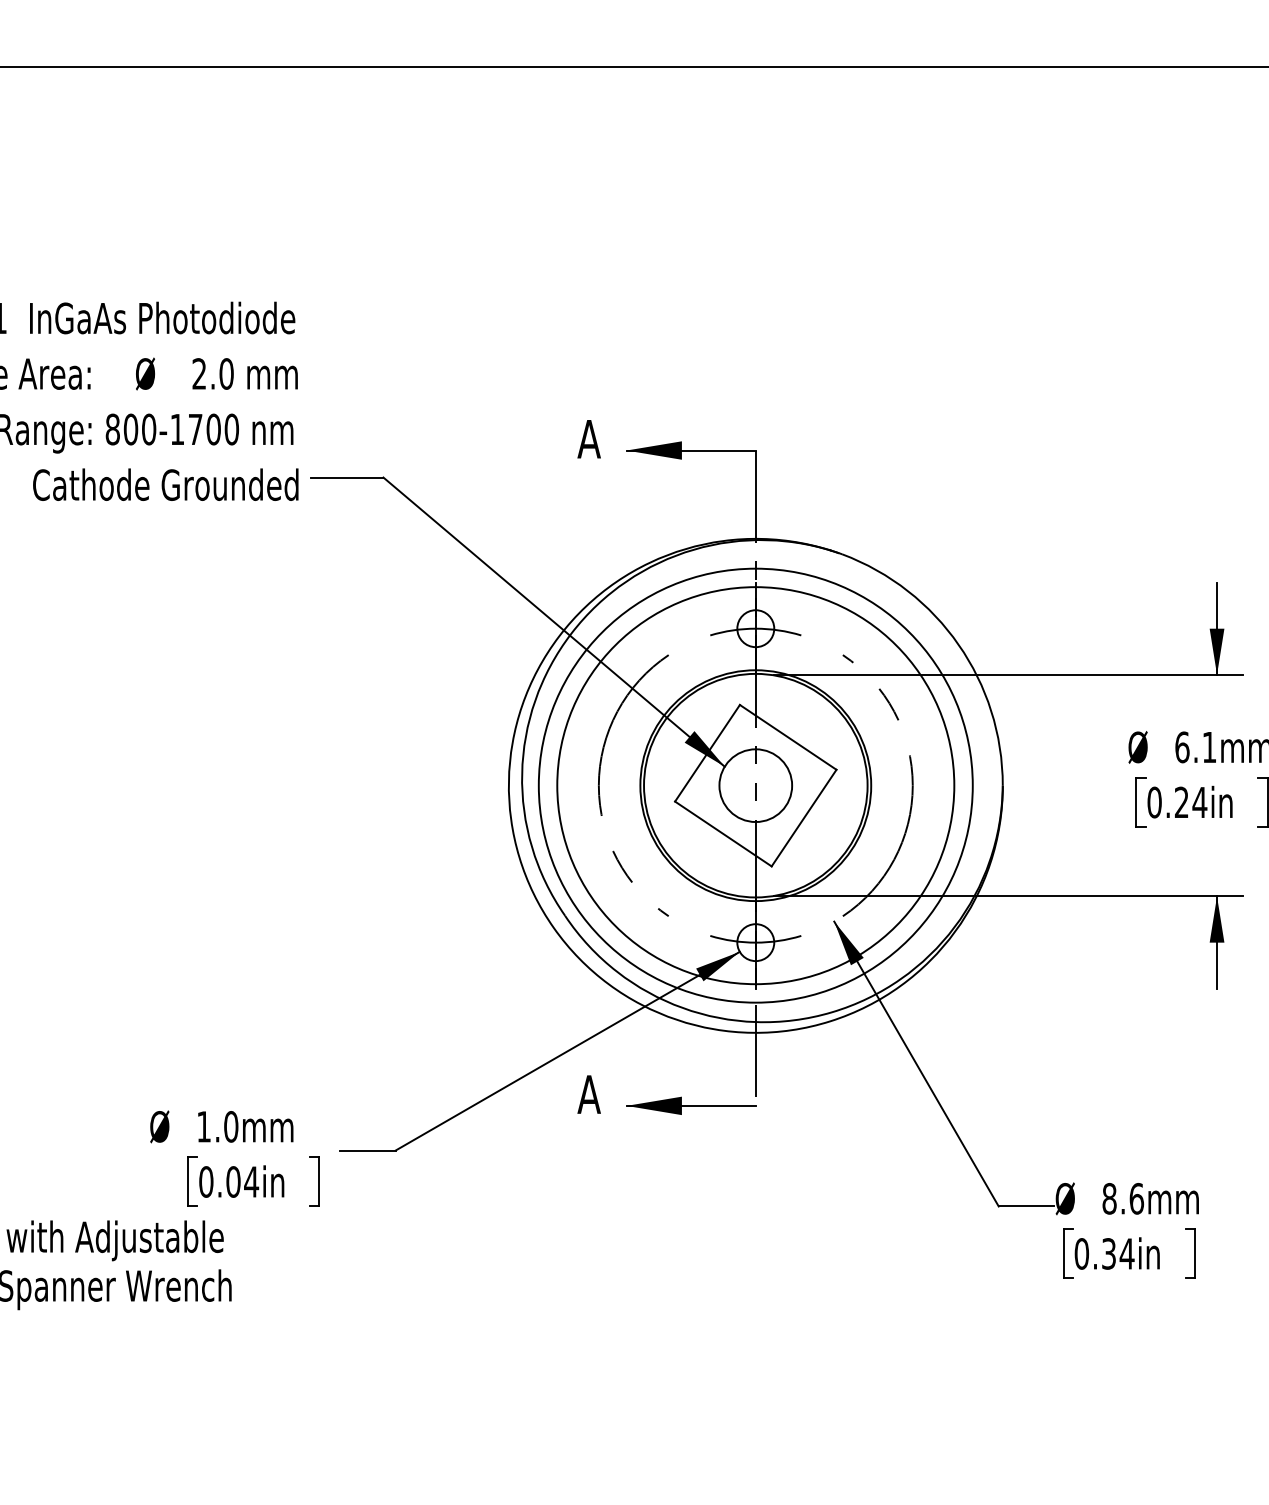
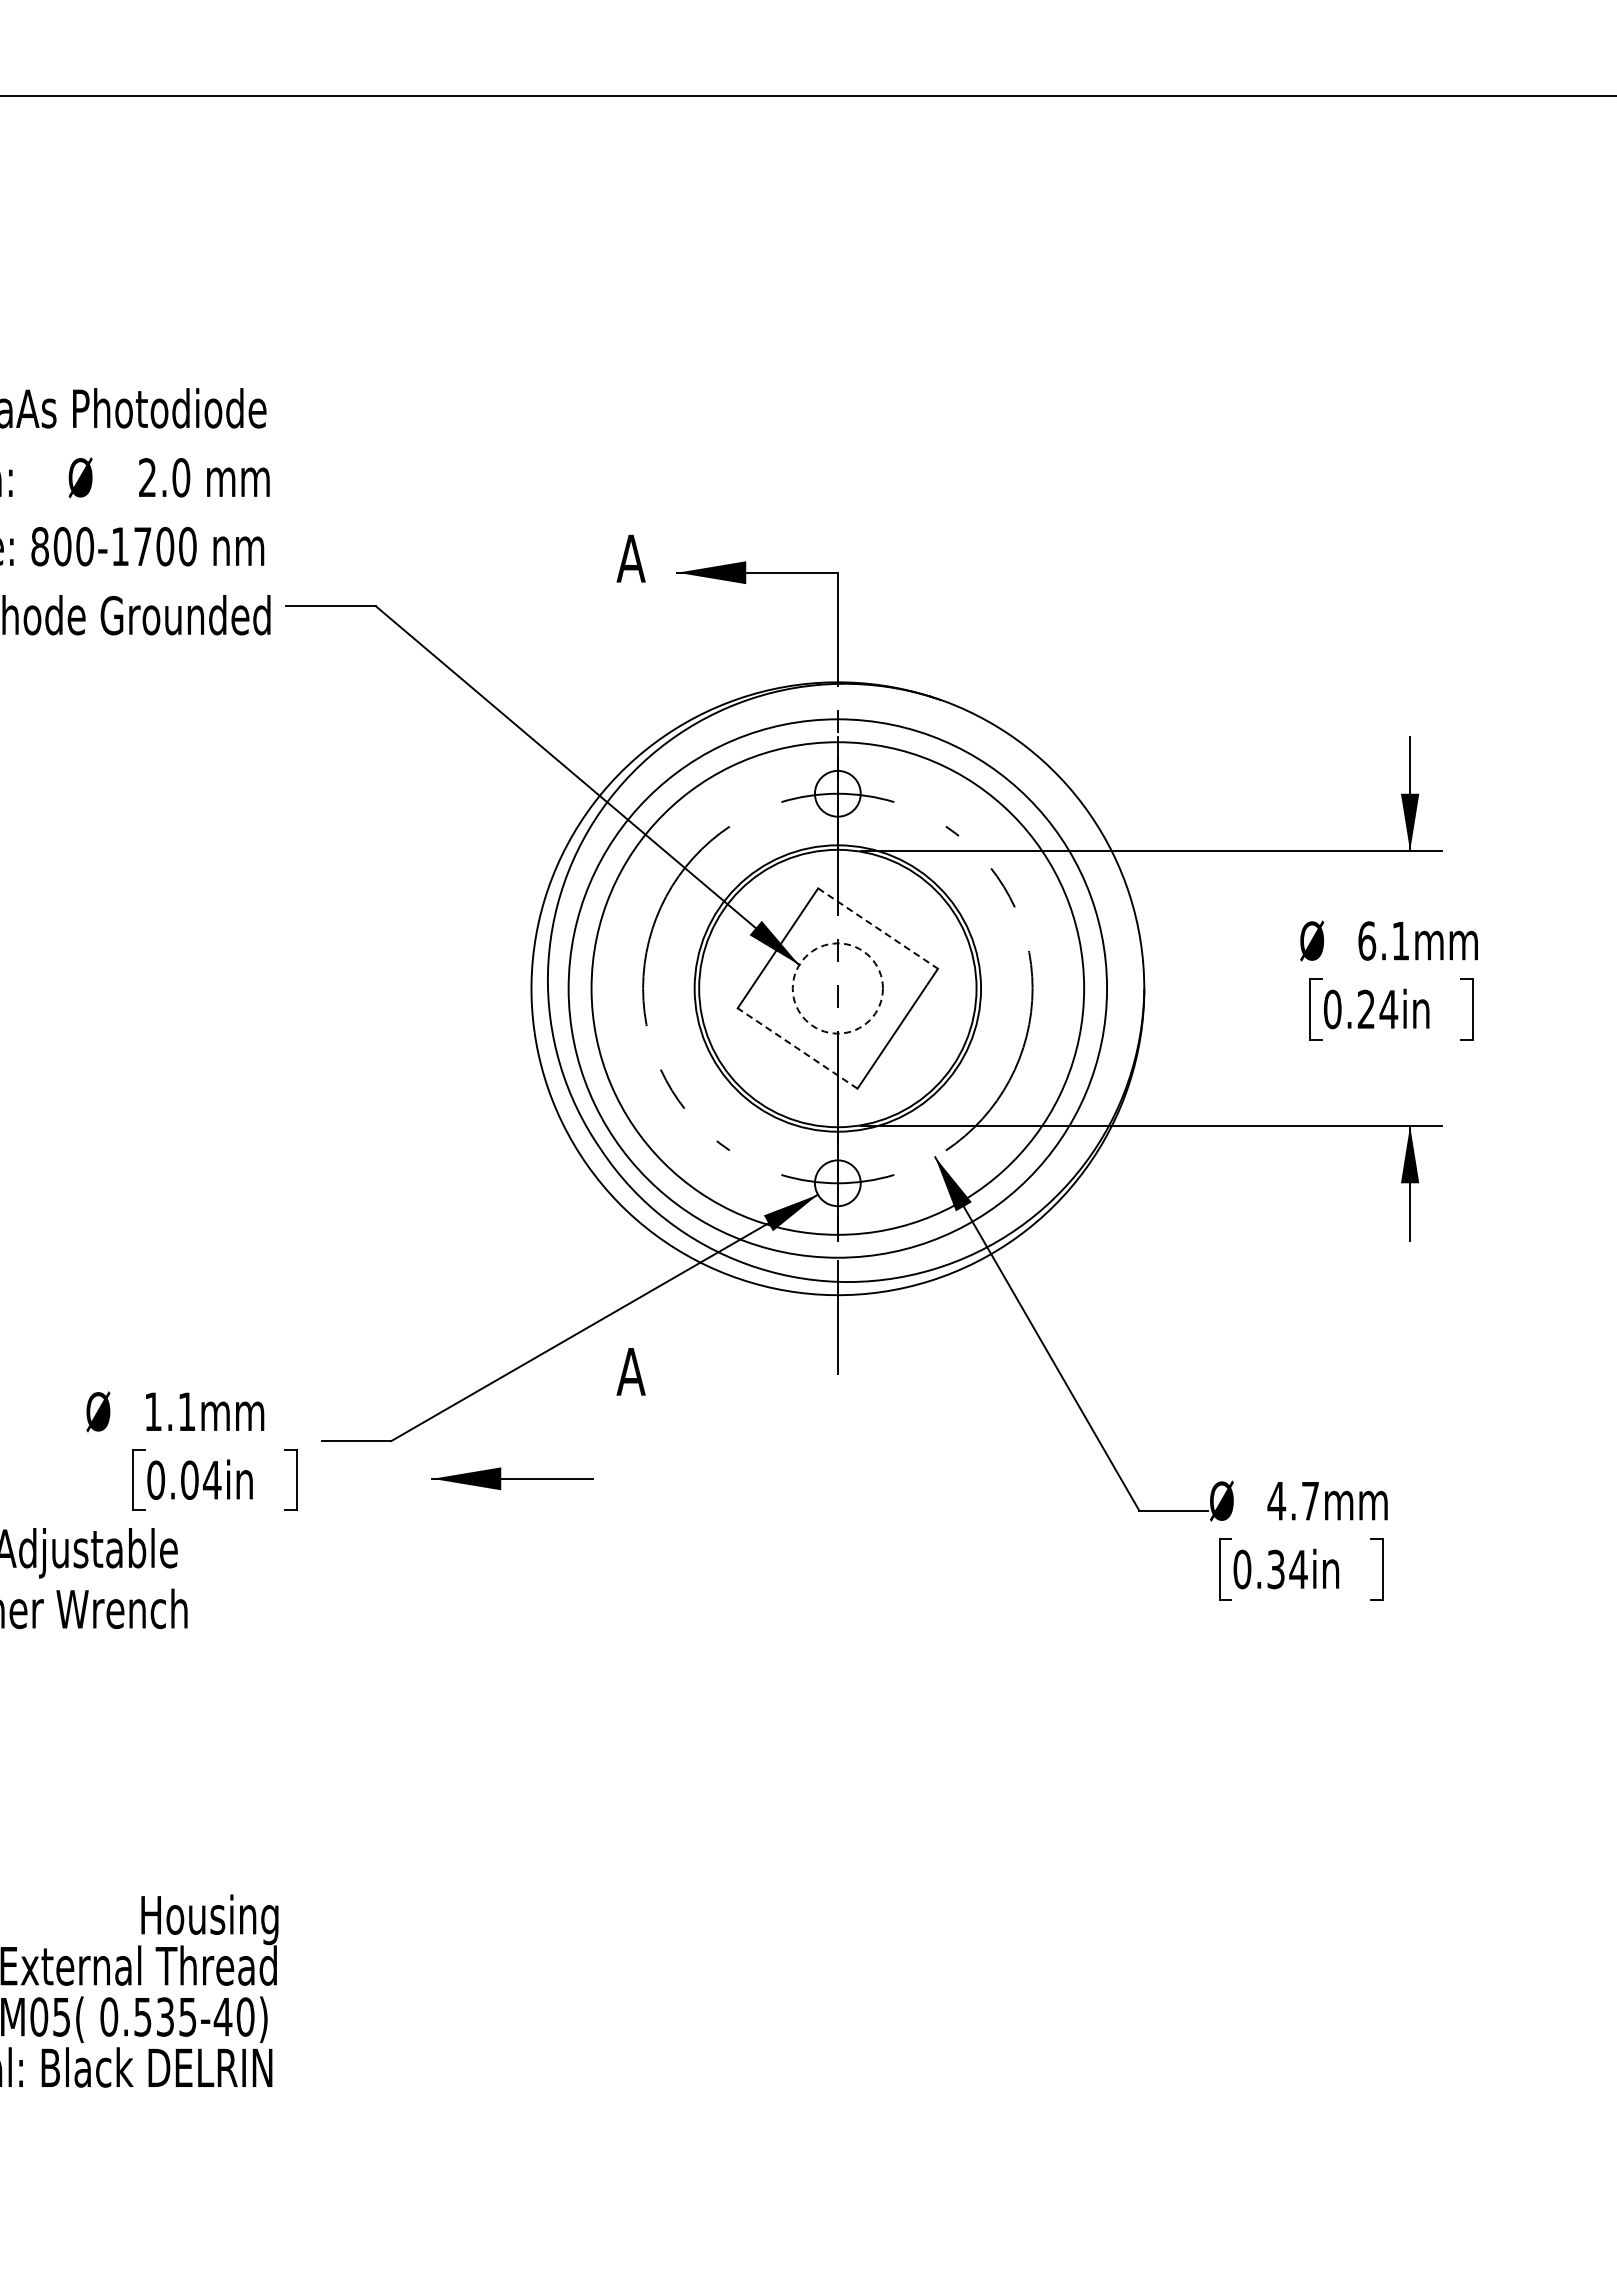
line: (788, 737) -> (878, 928), solid -> dashed
circle: (755, 785) -> (837, 988), solid -> dashed
line: (723, 834) -> (797, 1048), solid -> dashed
part: (691, 1105) -> (512, 1478), moved
text: (230, 1126) -> (186, 1411), 1.0mm -> 1.1mm
text: (1123, 1198) -> (1293, 1500), 8.6mm -> 4.7mm

